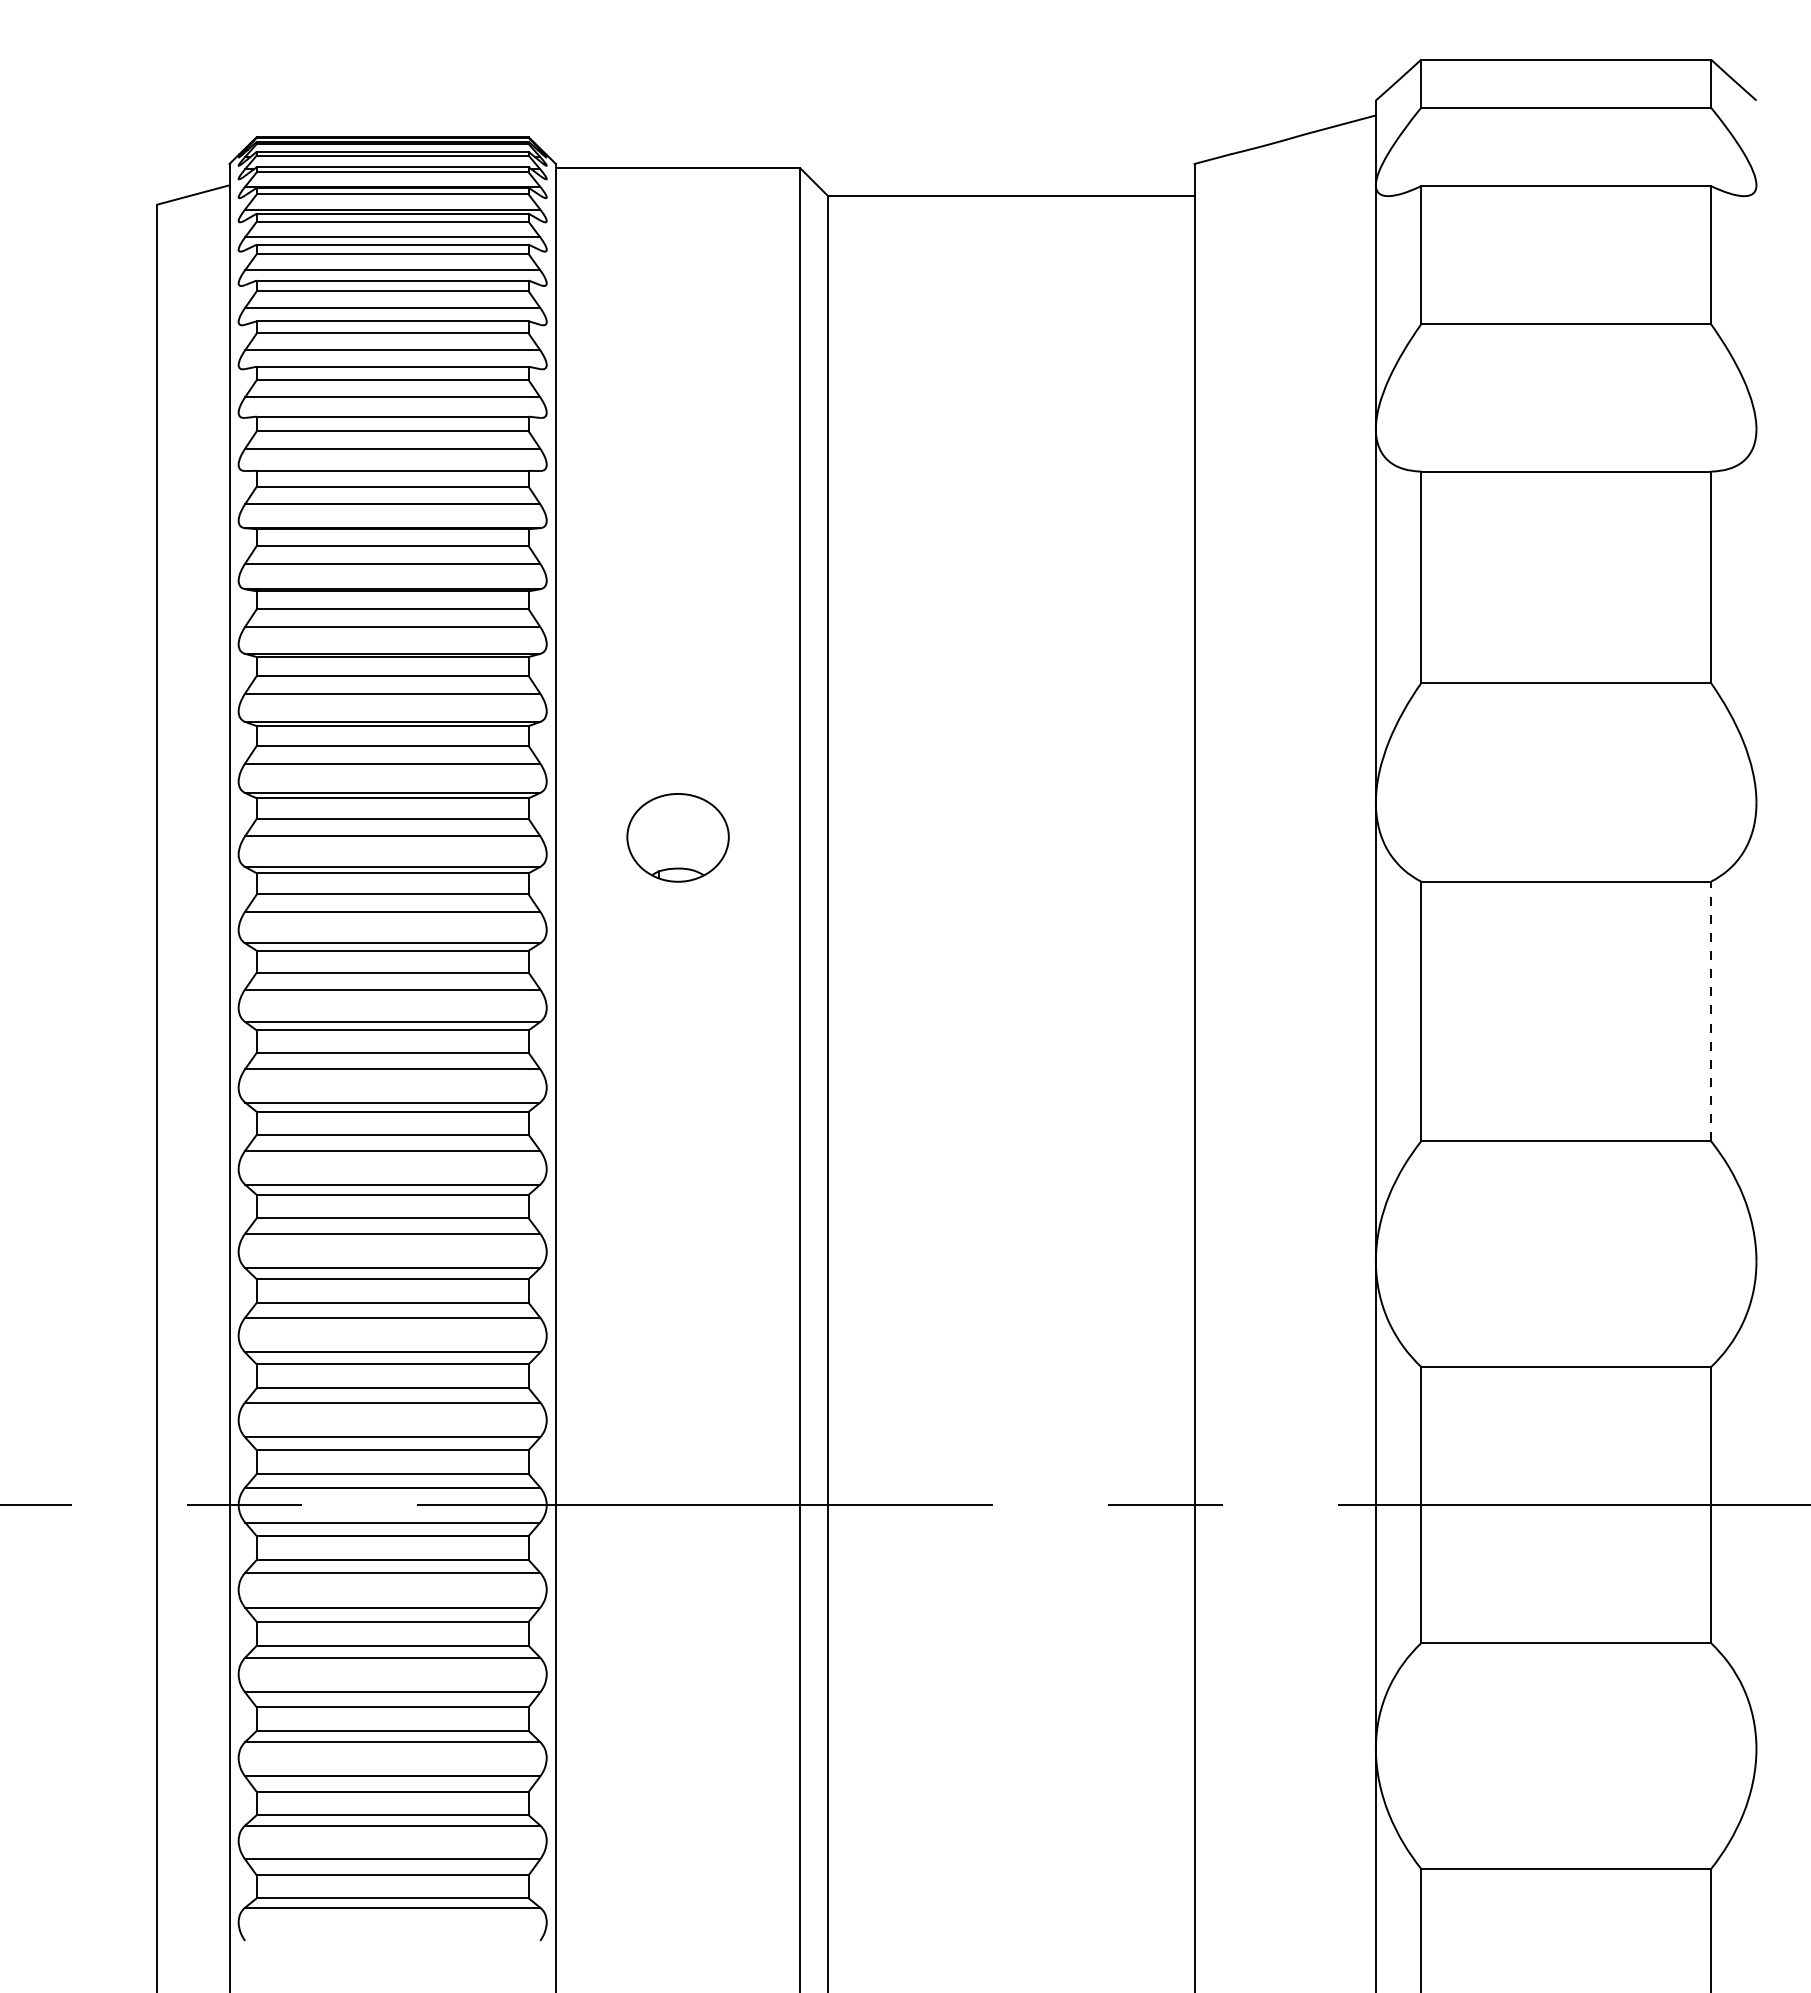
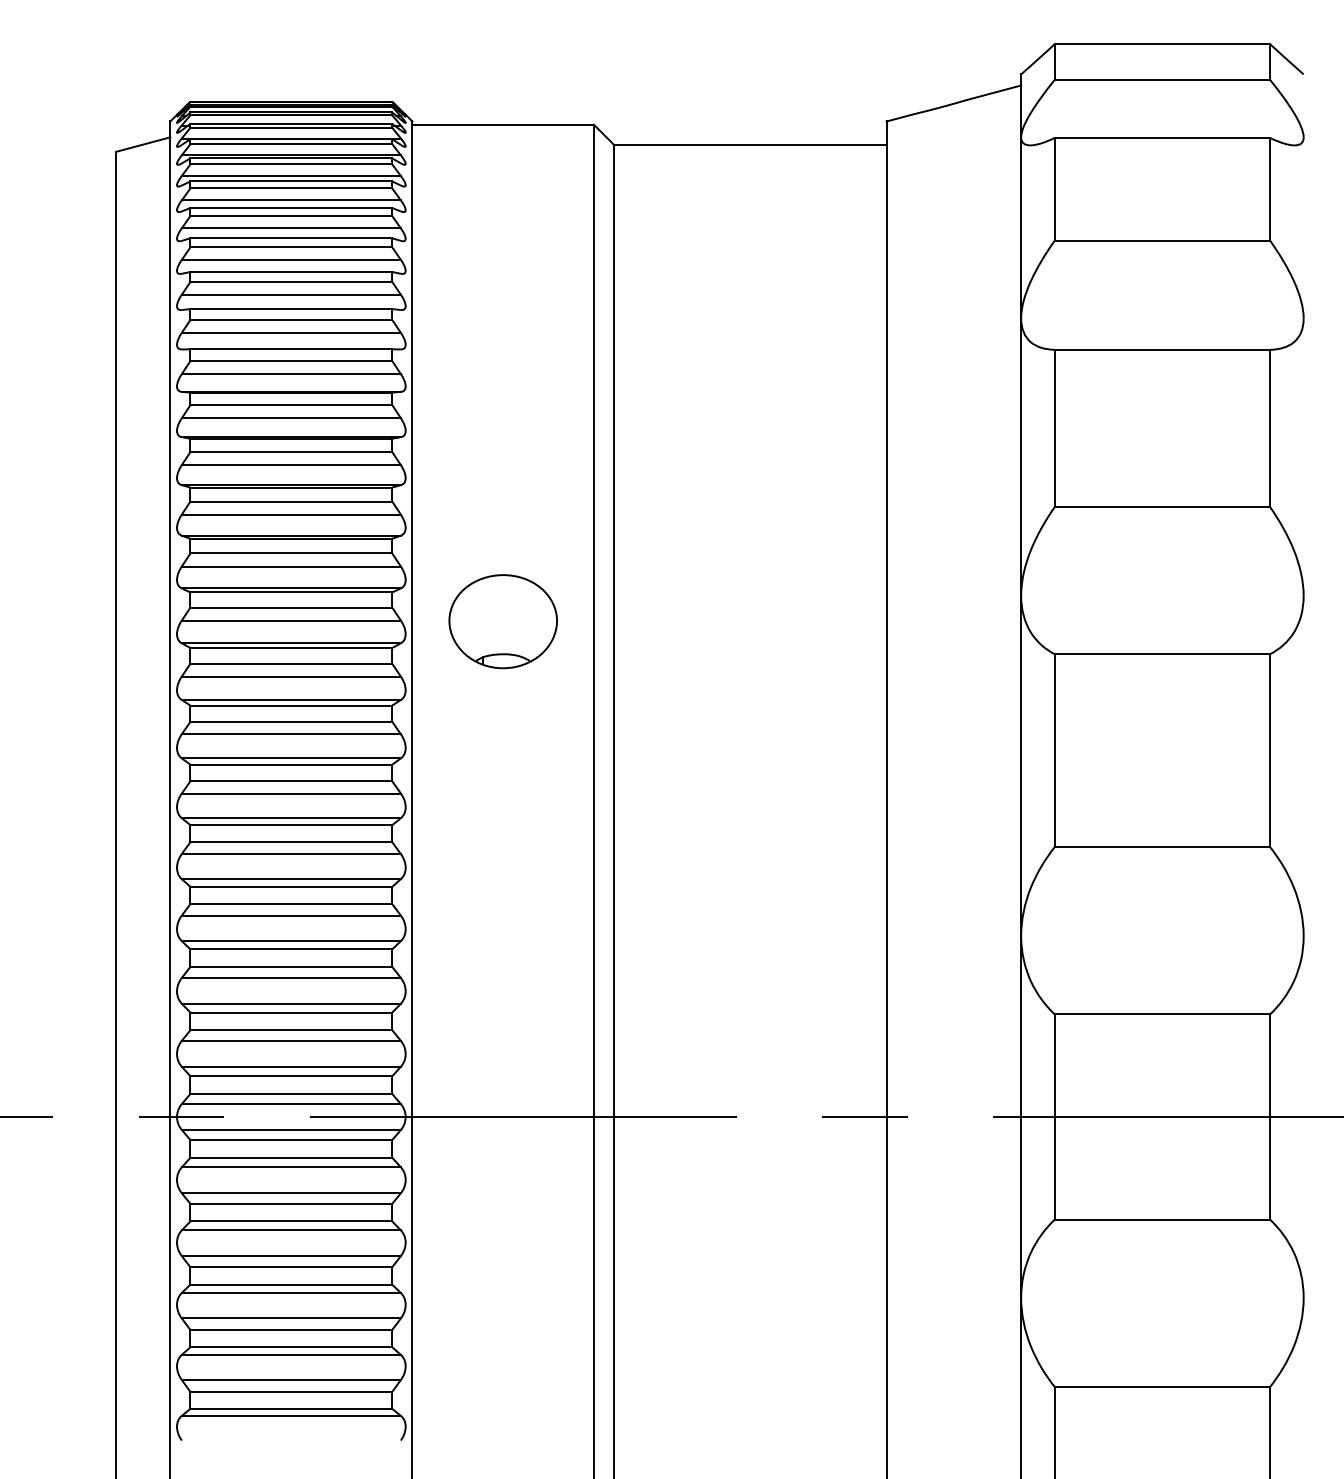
part: (677, 837) -> (502, 621), size x1.43
line: (1711, 1011) -> (1270, 750), dashed -> solid

